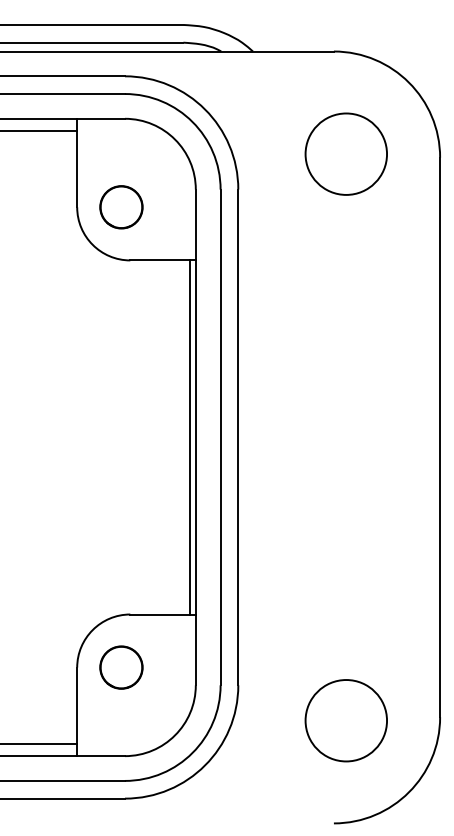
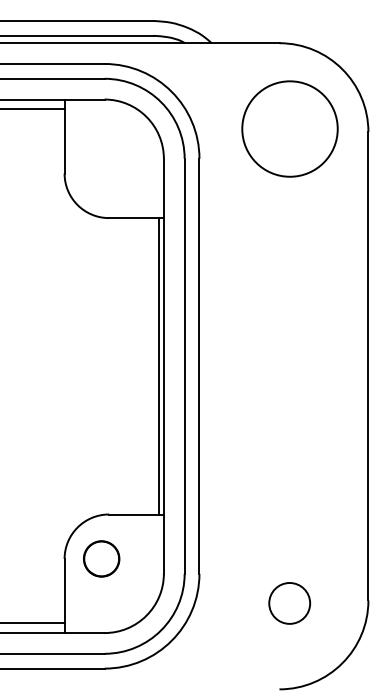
circle: (345, 154) -> (289, 129), size x1.4
circle: (121, 207) -> (101, 173), removed
circle: (345, 720) -> (289, 603), size x0.6

